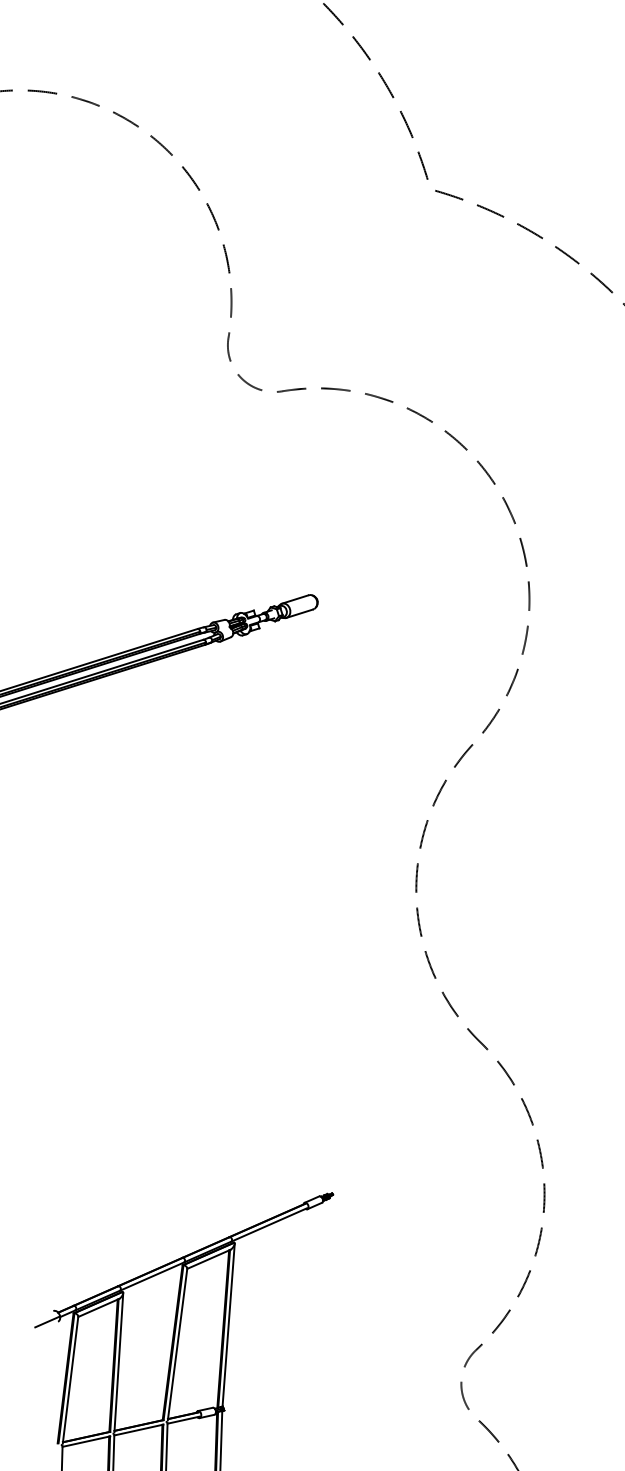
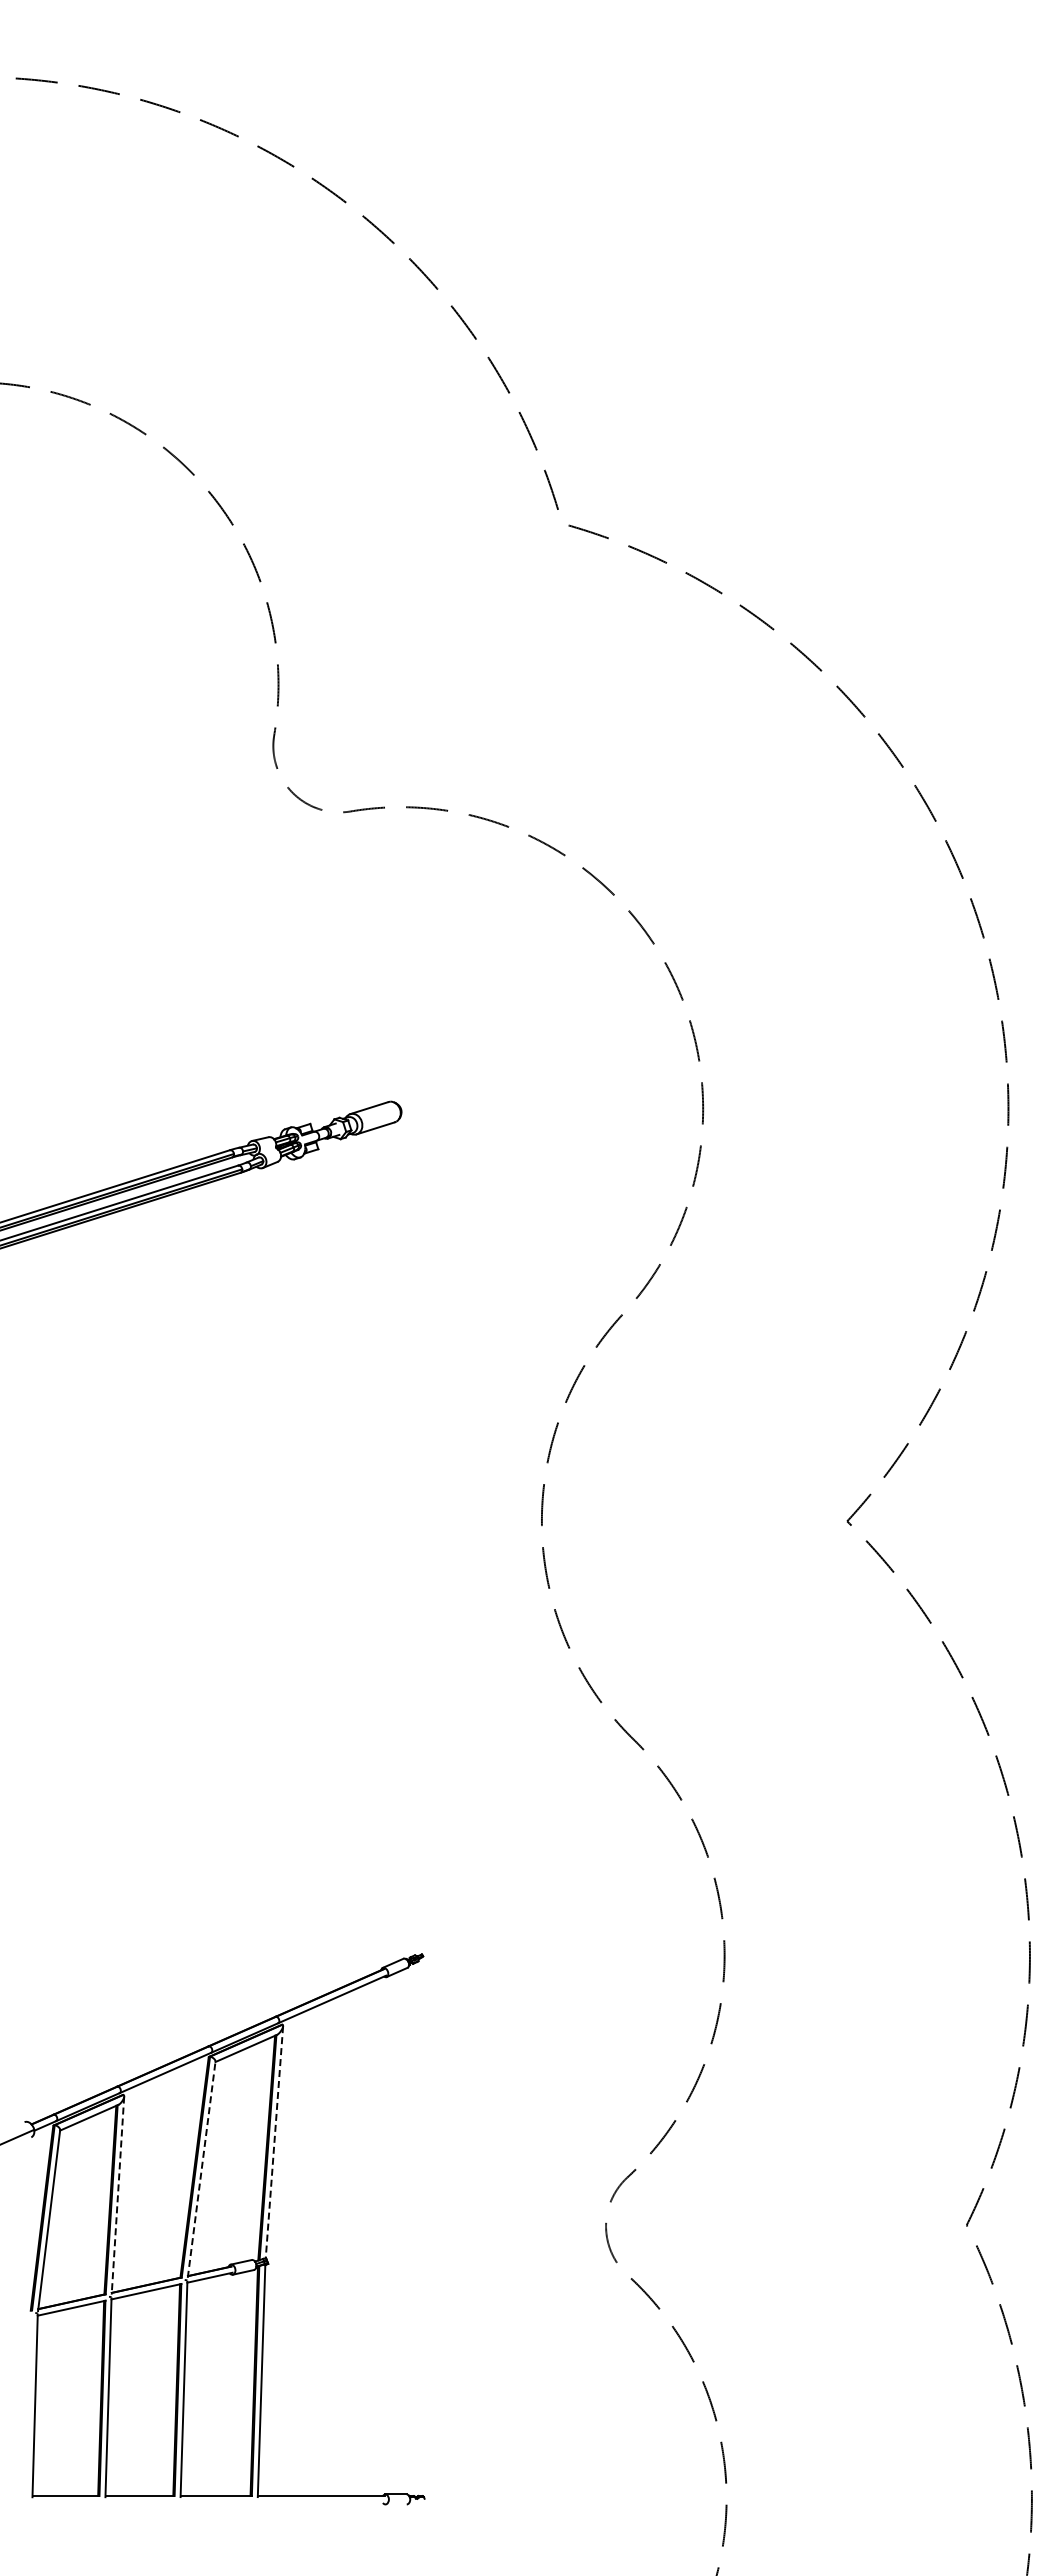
line: (228, 1325) -> (274, 2142), solid -> dashed
line: (177, 1344) -> (201, 2169), solid -> dashed
line: (118, 1363) -> (117, 2196), solid -> dashed

